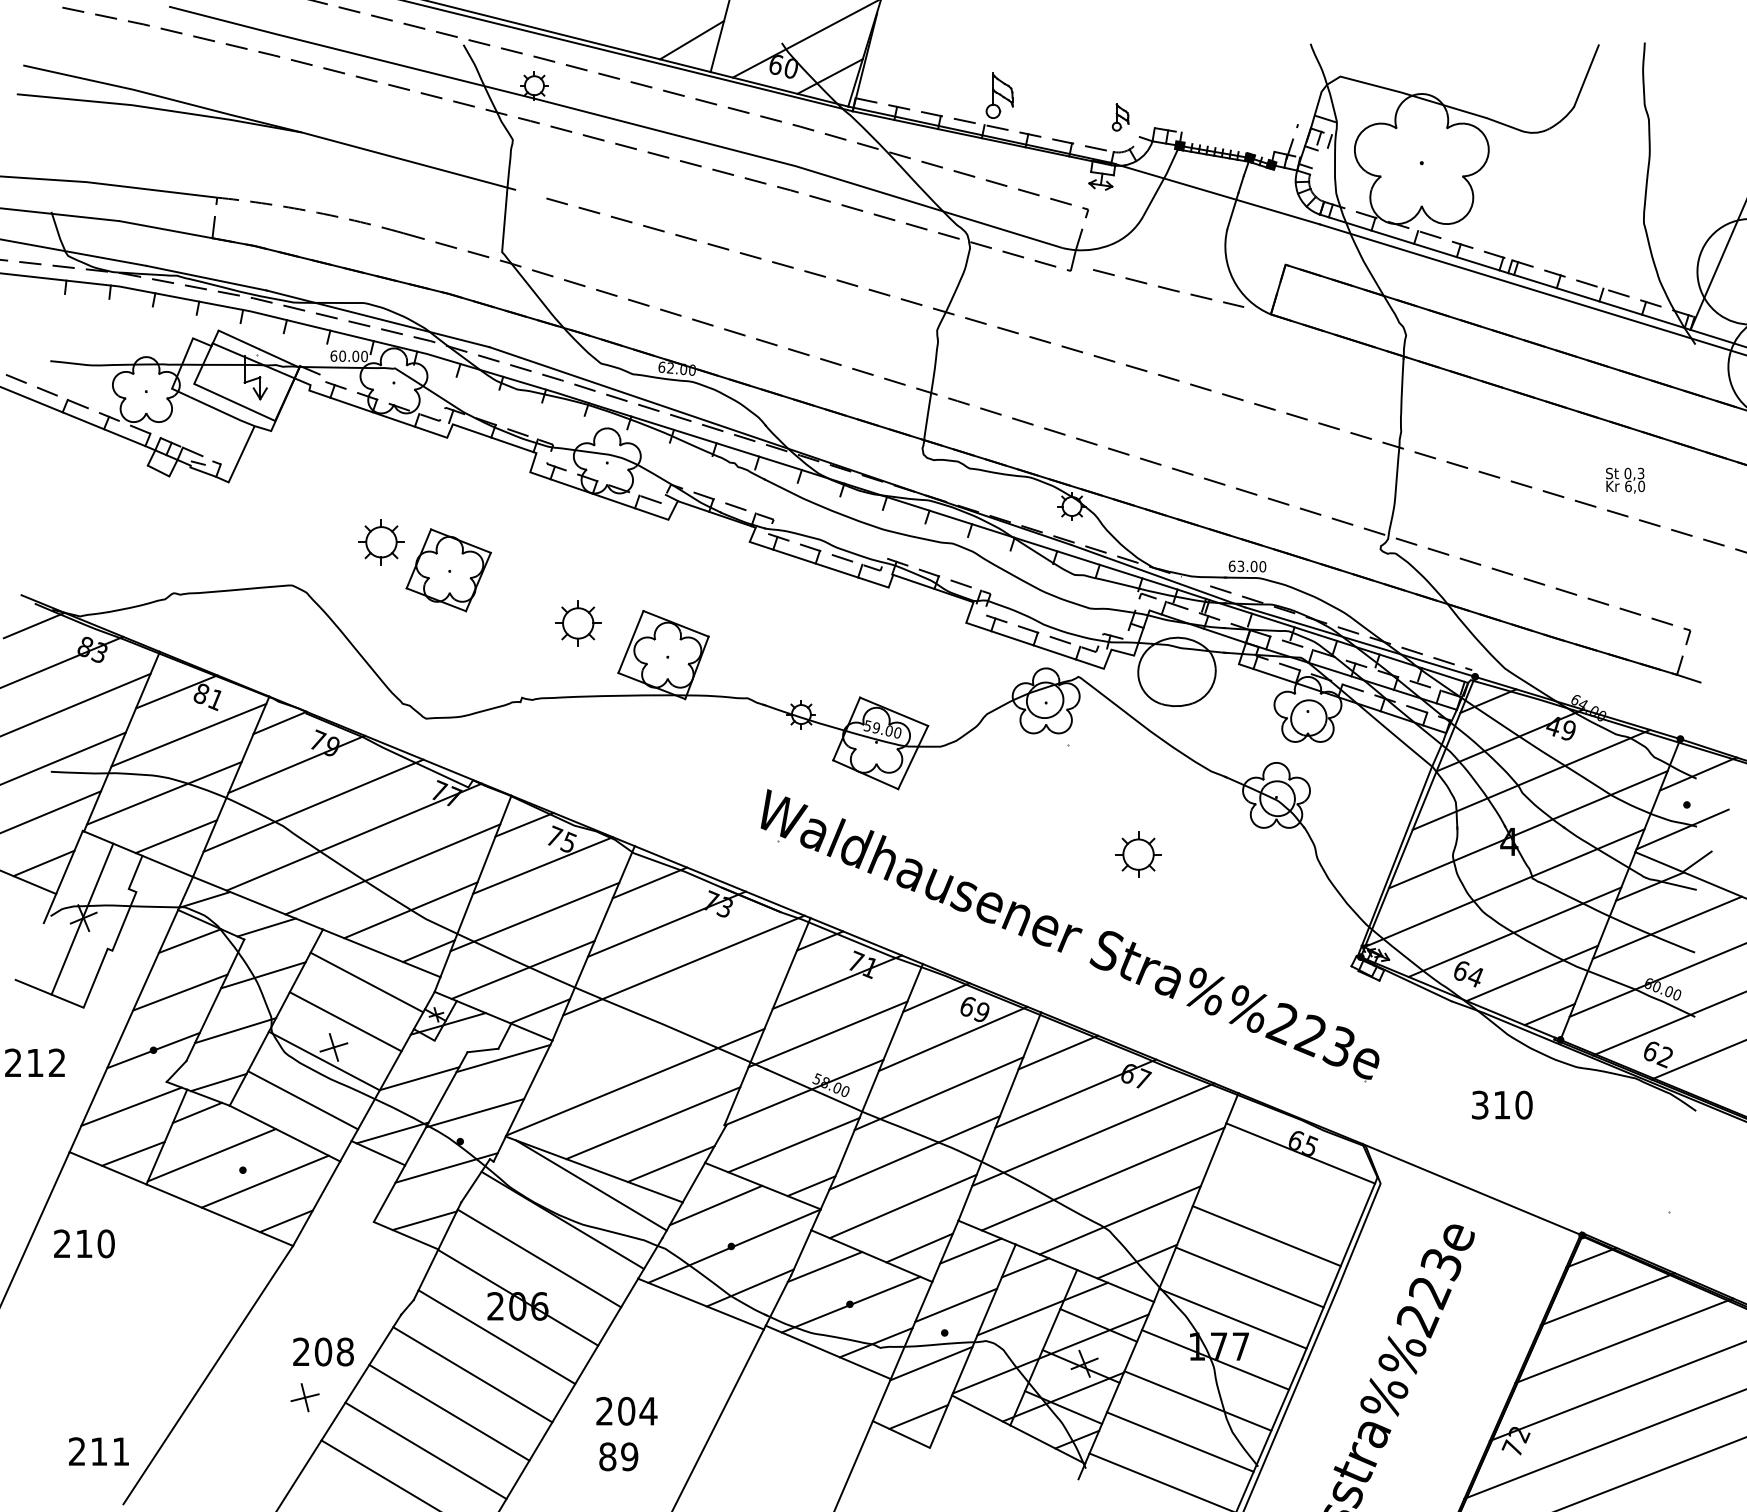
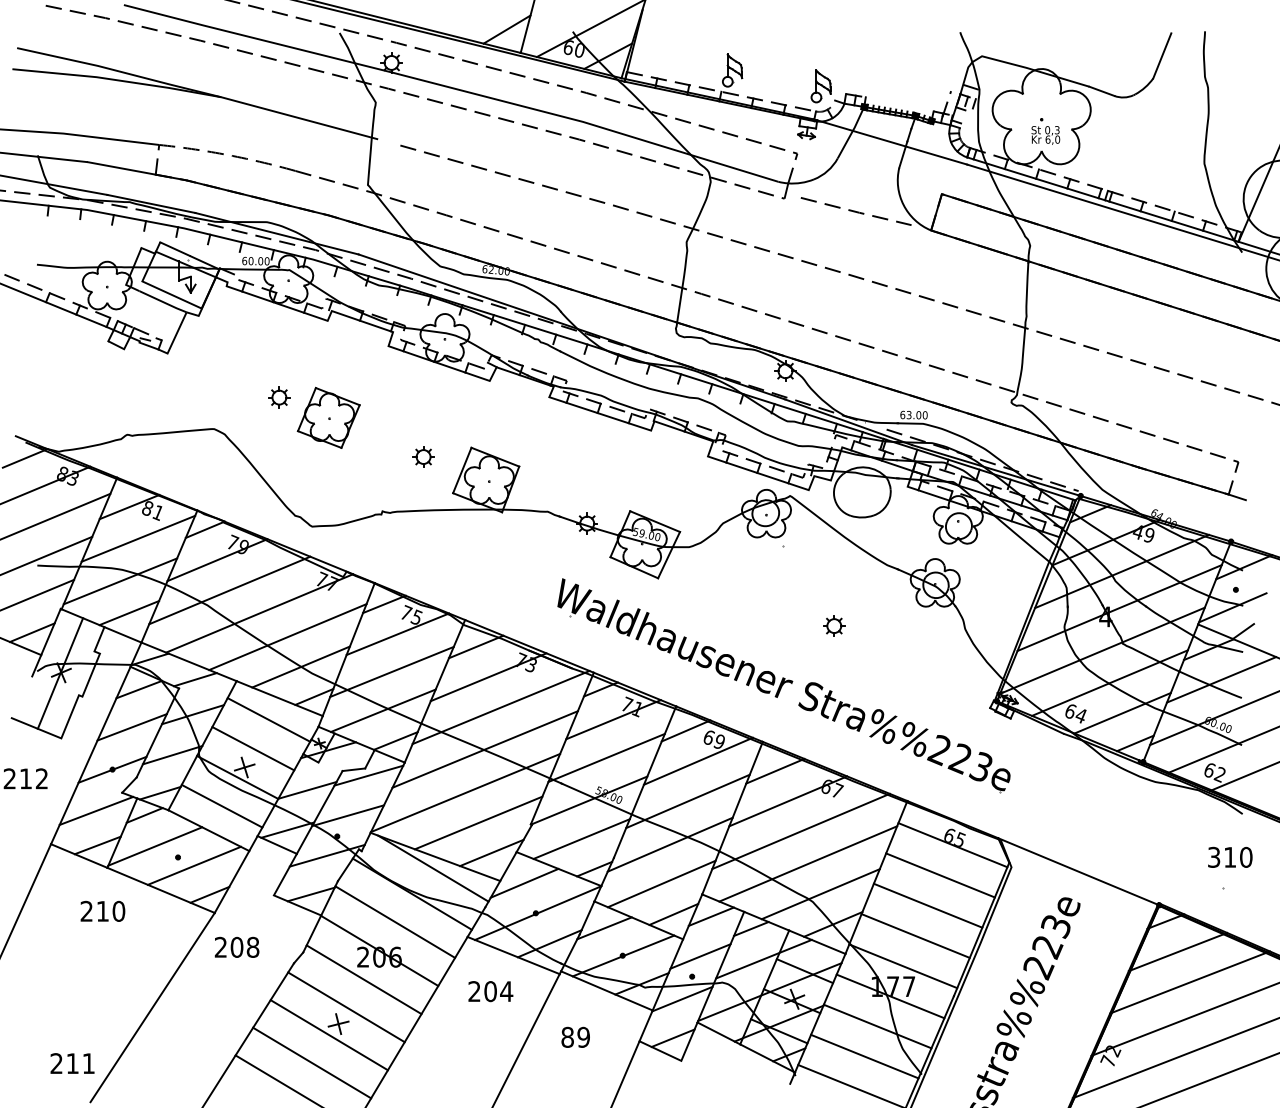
part: (1120, 117) -> (820, 86), size x1.67
text: (1625, 480) -> (1045, 135), moved
part: (380, 542) -> (278, 397), size x0.62
part: (577, 623) -> (423, 456), size x0.62
part: (1138, 853) -> (834, 625), size x0.62
line: (661, 1022) -> (484, 749), added
text: (1502, 1104) -> (1230, 856), moved
line: (1283, 1194) -> (940, 875), added
text: (84, 1243) -> (103, 911), moved
text: (323, 1351) -> (237, 947), moved
part: (304, 1397) -> (338, 1023), moved
text: (626, 1410) -> (490, 990), moved
text: (618, 1456) -> (575, 1037), moved

